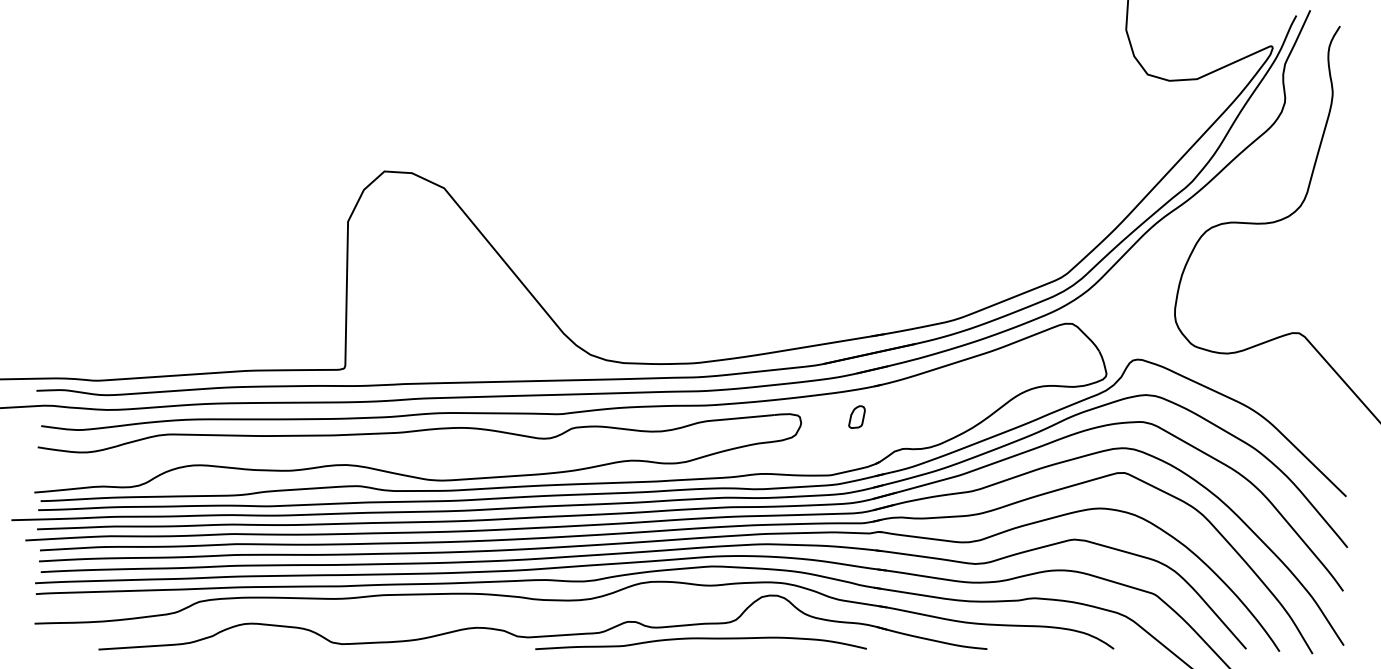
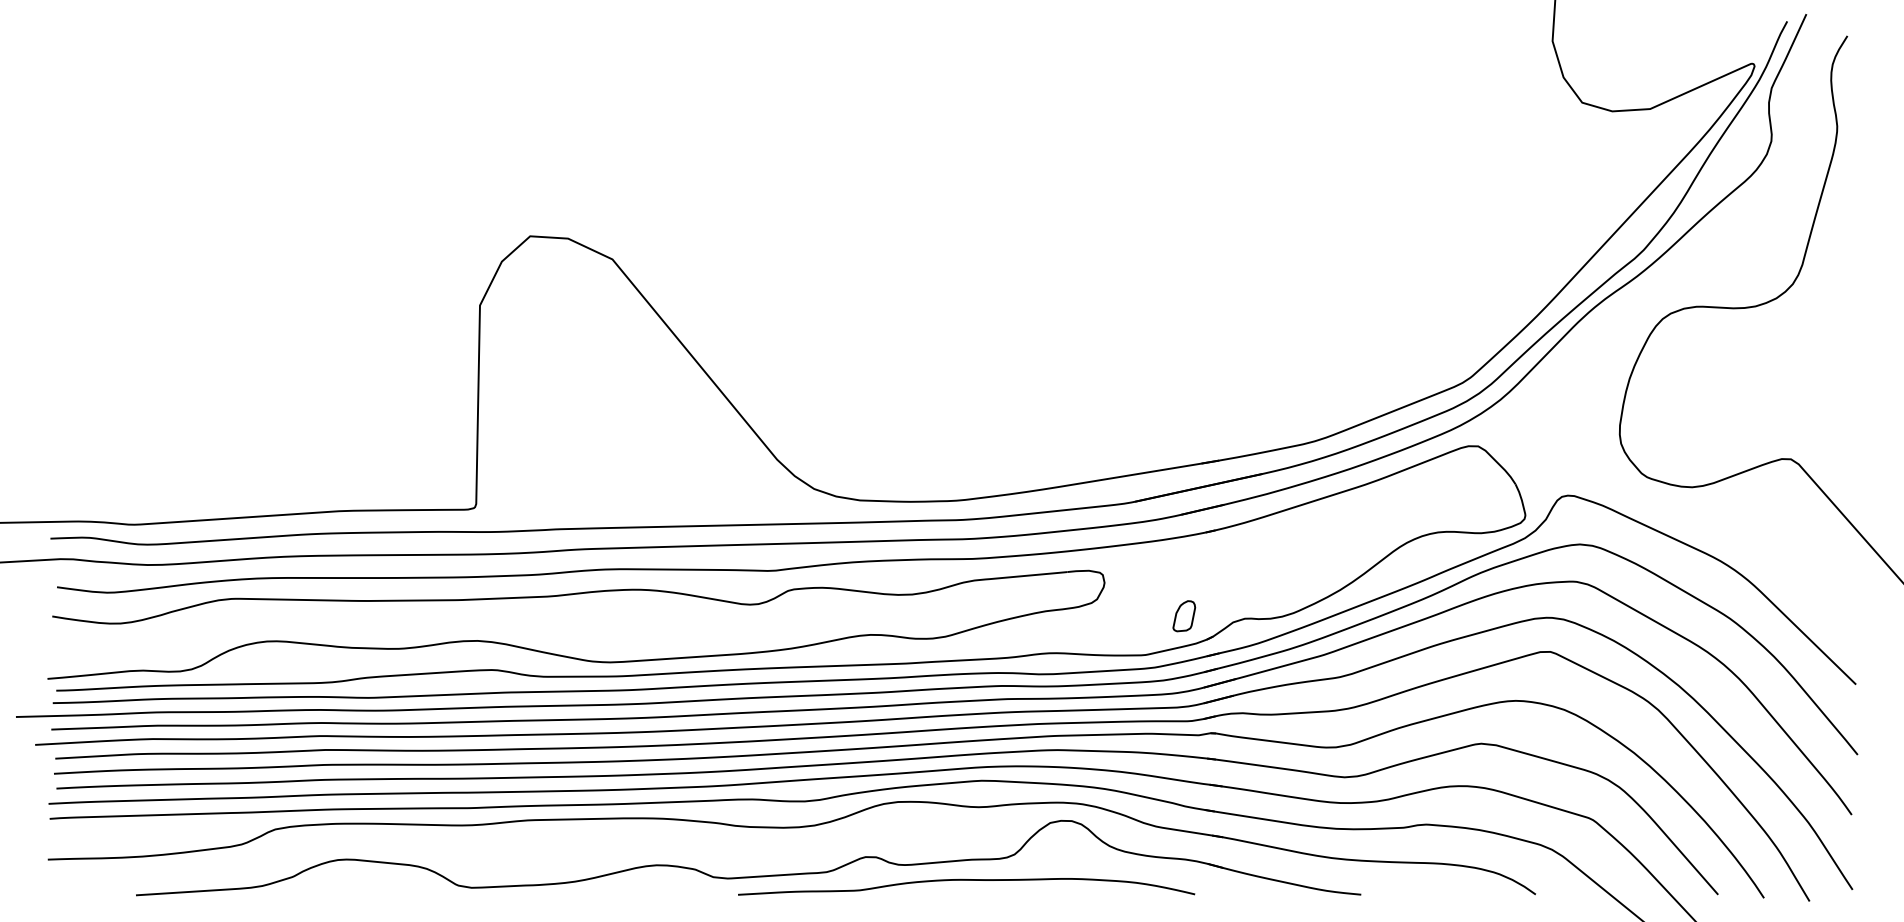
part: (856, 416) -> (1183, 615), moved

